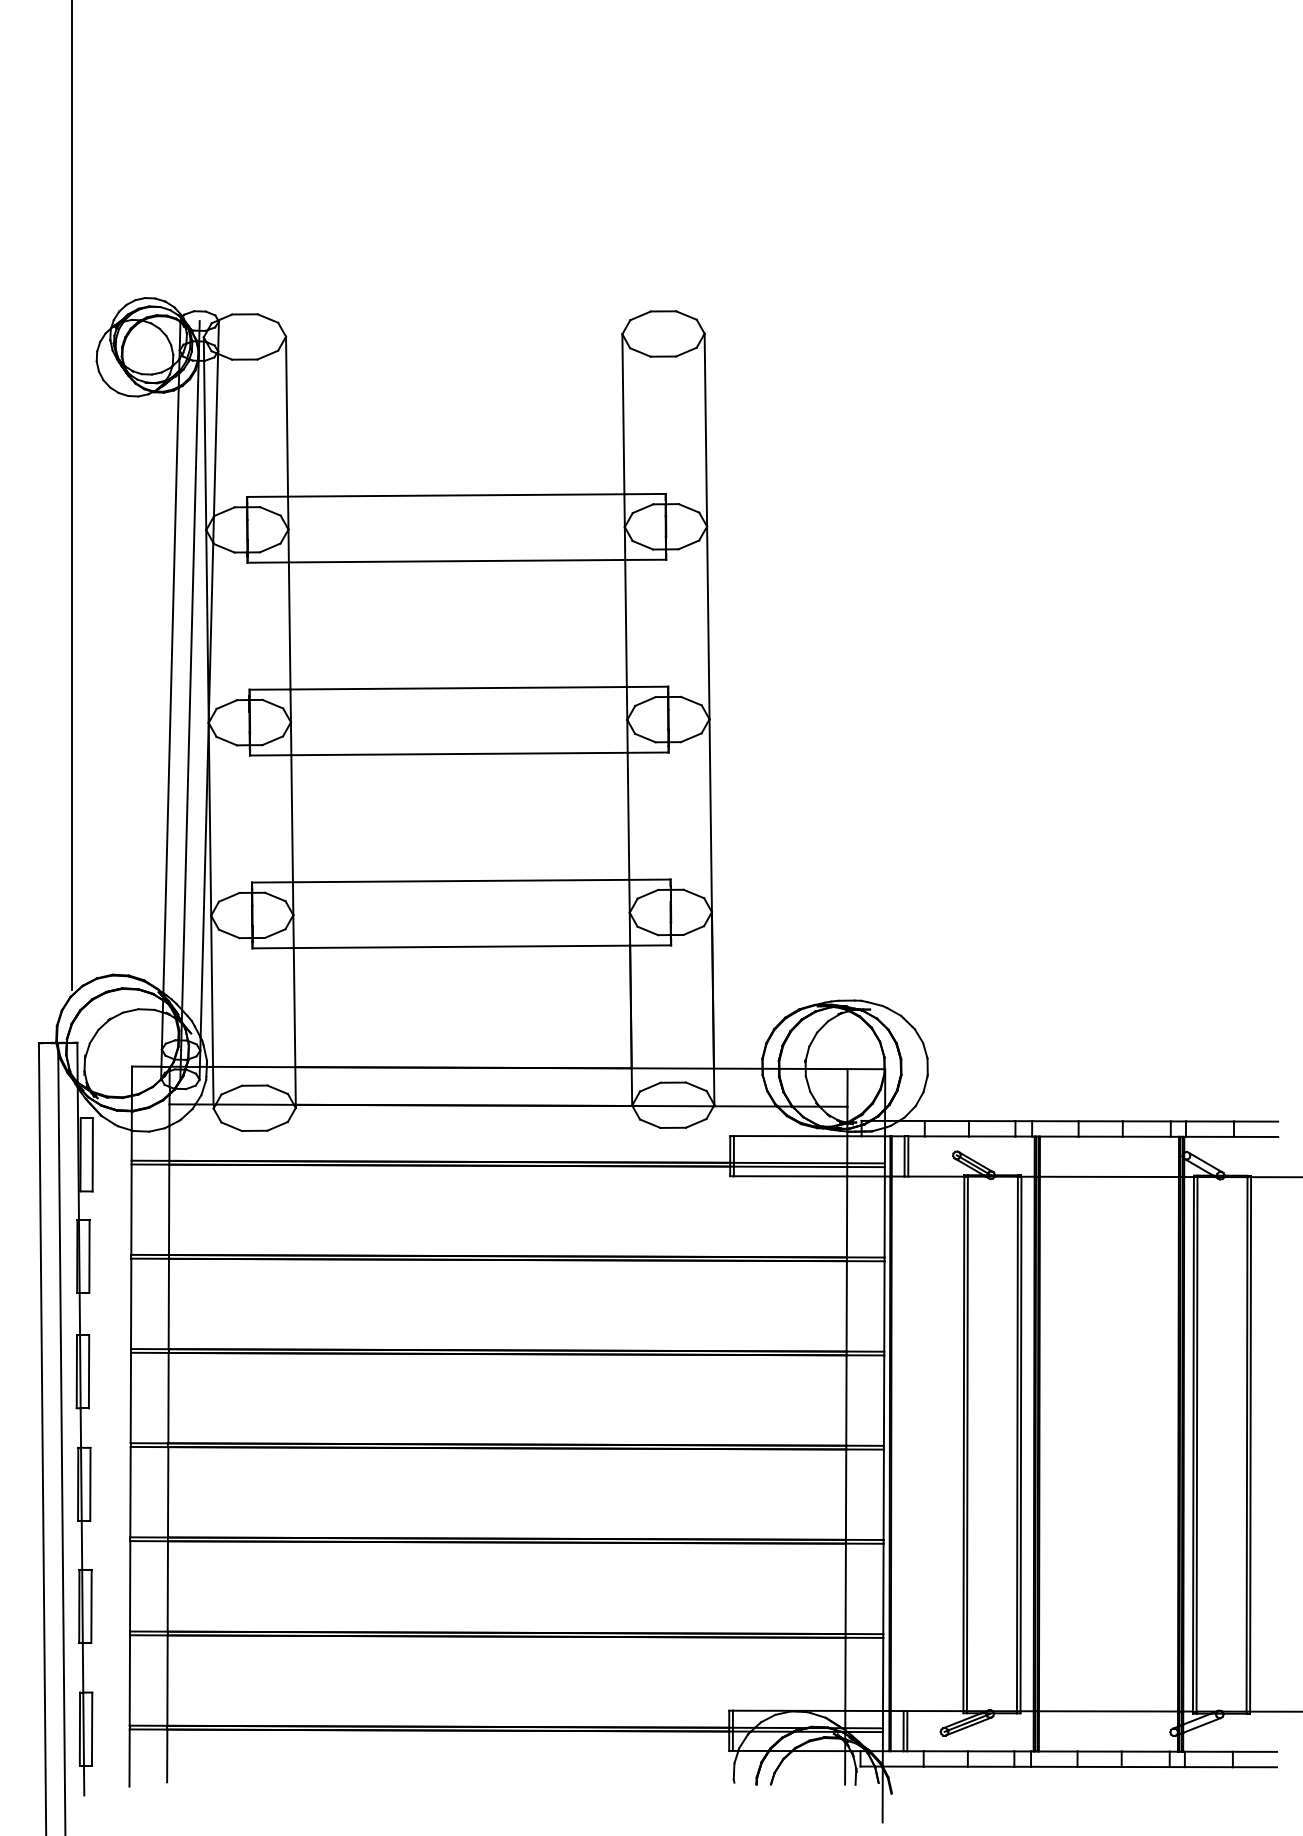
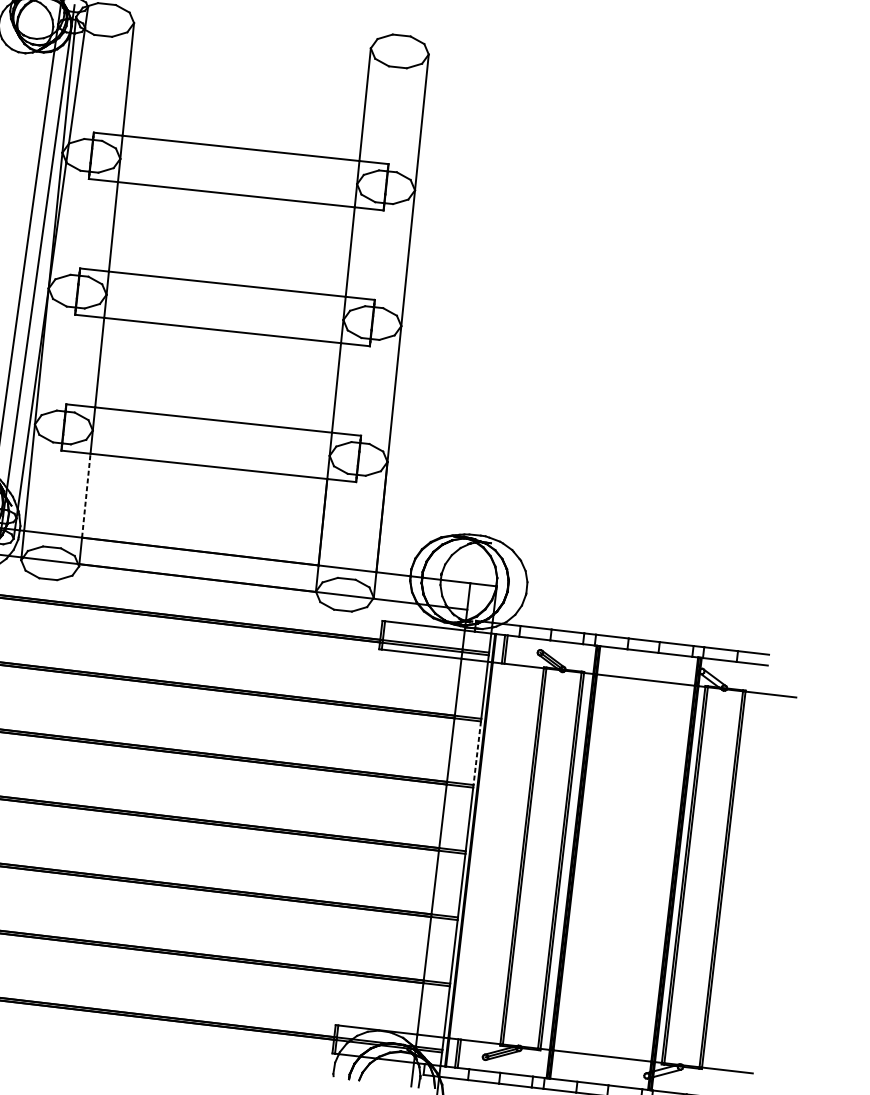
line: (294, 1007) -> (86, 495), solid -> dashed
line: (884, 1306) -> (477, 753), solid -> dashed

